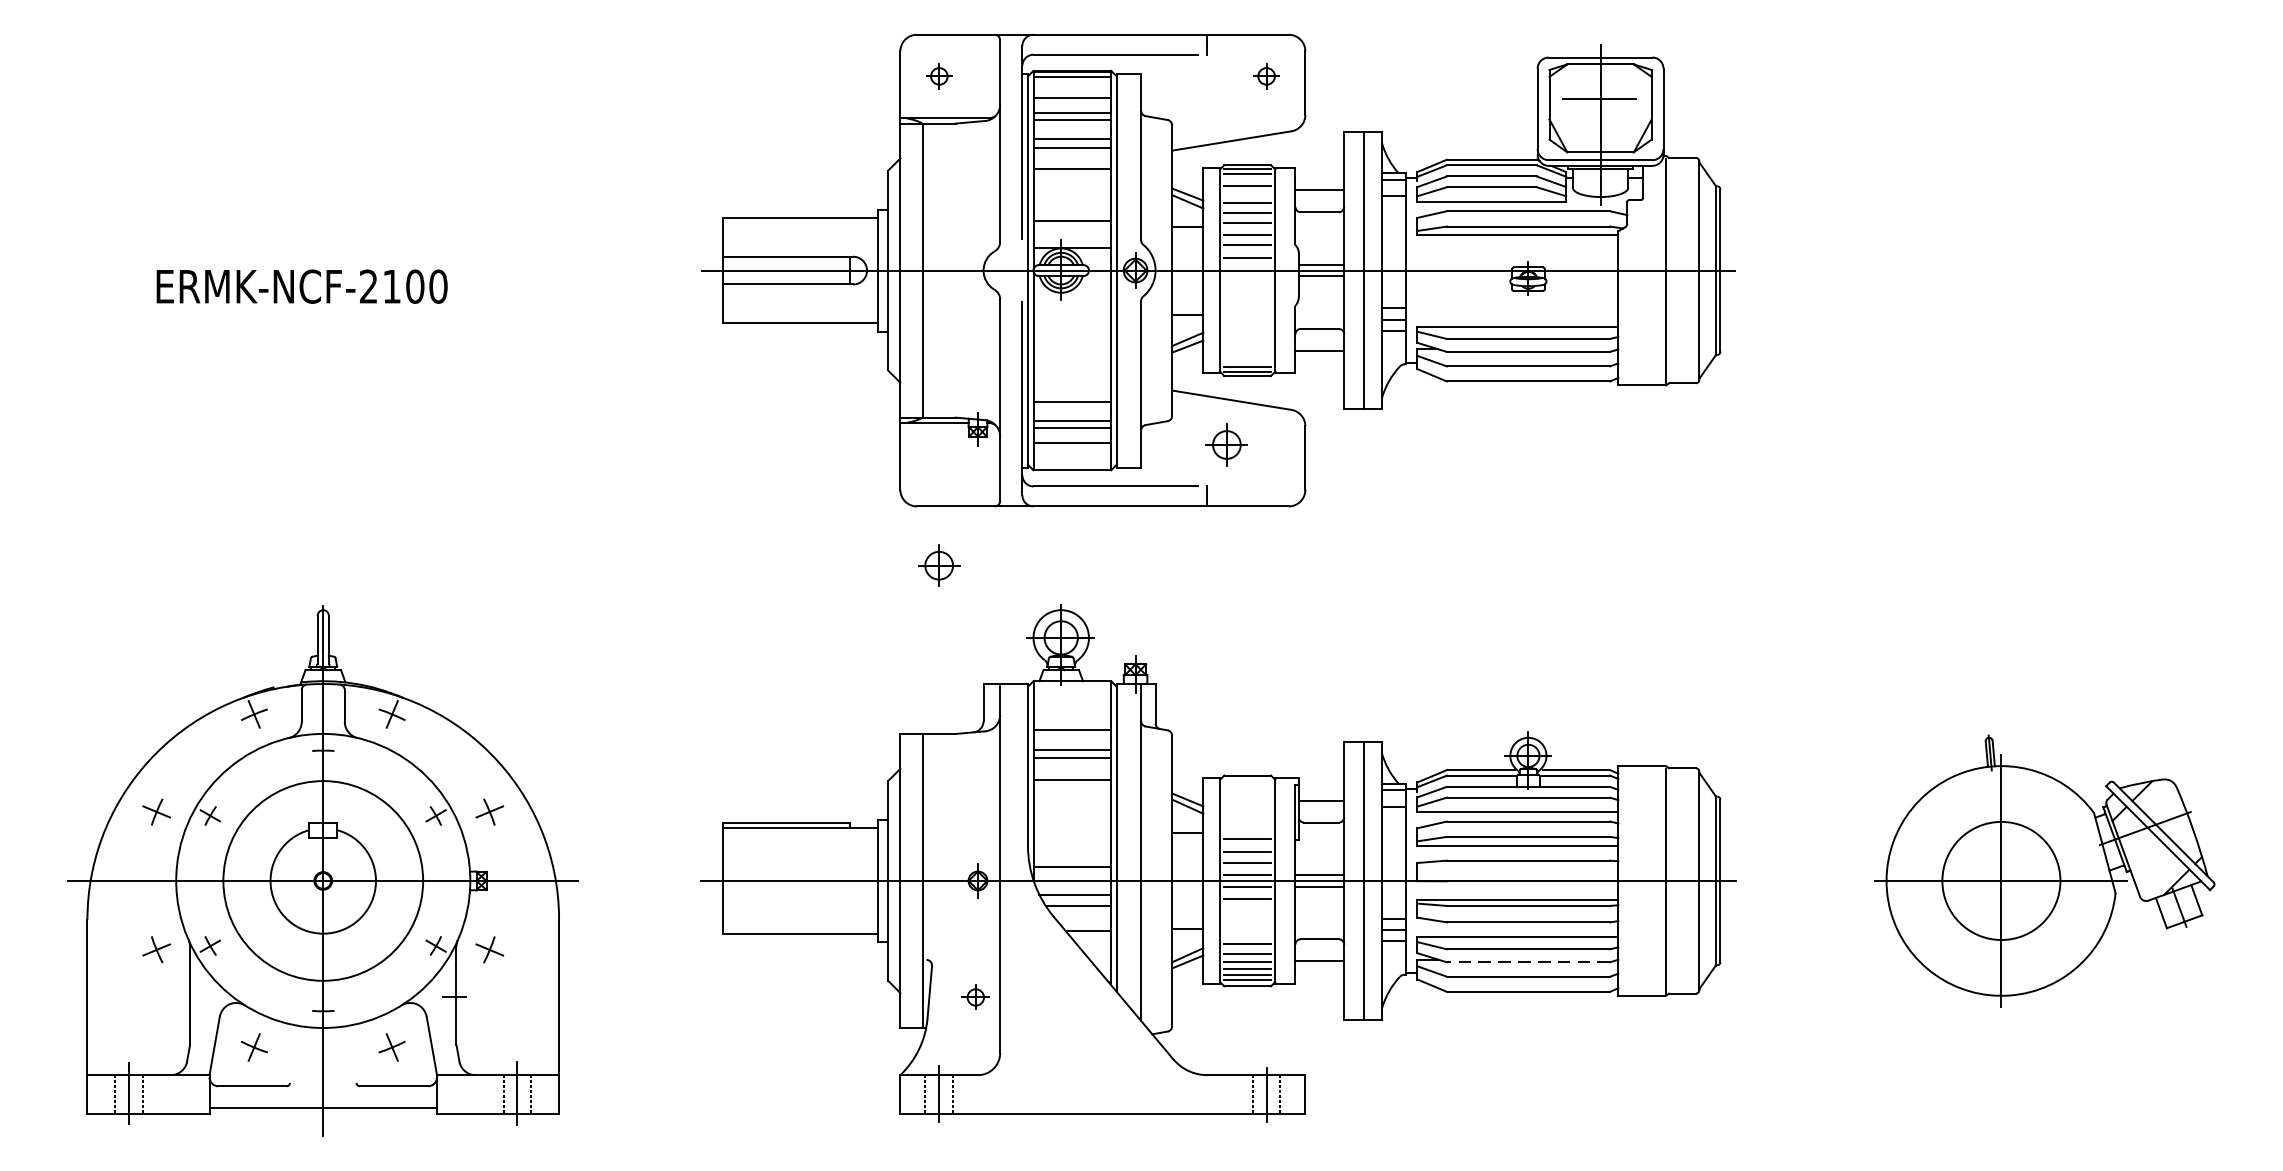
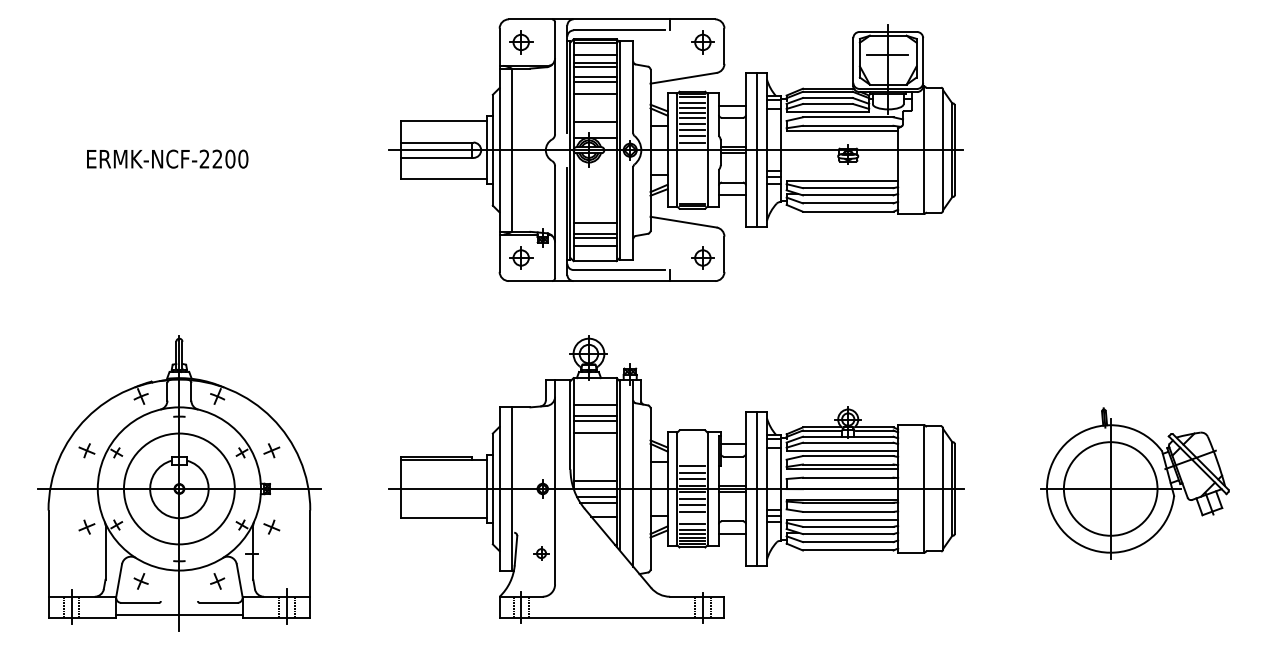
part: (939, 76) -> (521, 42), size x1.67
part: (1265, 76) -> (702, 42), size x1.67
line: (1247, 195) -> (692, 108), added
text: (391, 285) -> (217, 158), ERMK-NCF-2100 -> ERMK-NCF-2200
part: (1226, 444) -> (702, 257), moved
part: (939, 564) -> (521, 257), moved
circle: (2001, 880) -> (1110, 488), size x1.43
line: (1247, 910) -> (692, 505), added
line: (1247, 923) -> (692, 512), added
line: (1527, 962) -> (847, 534), dashed -> solid

